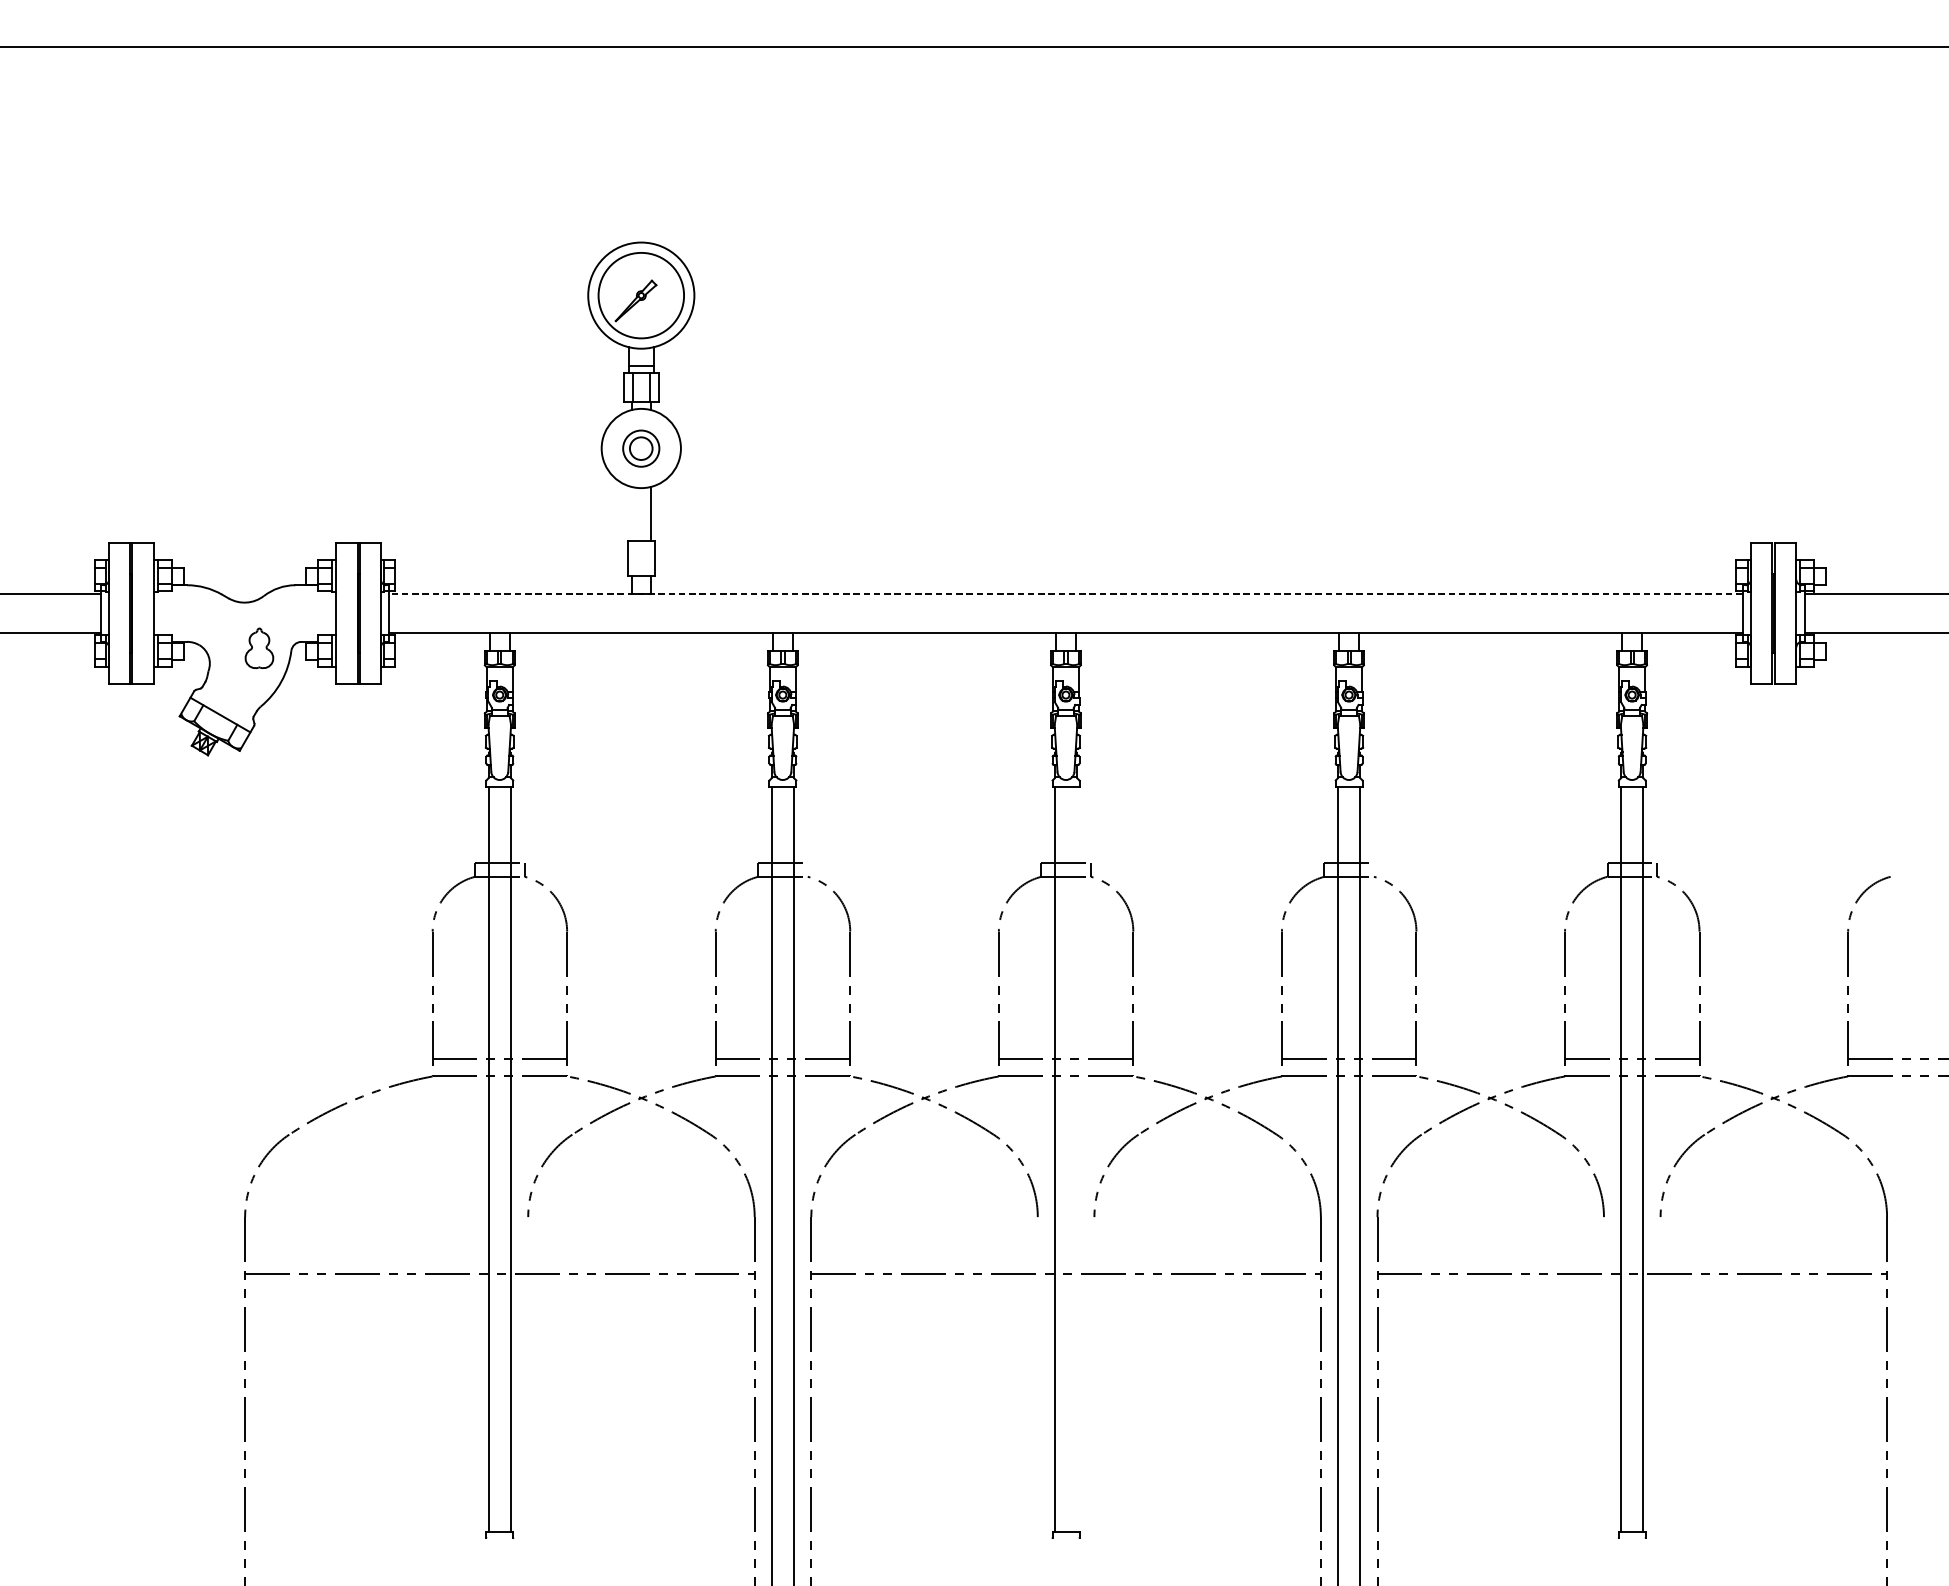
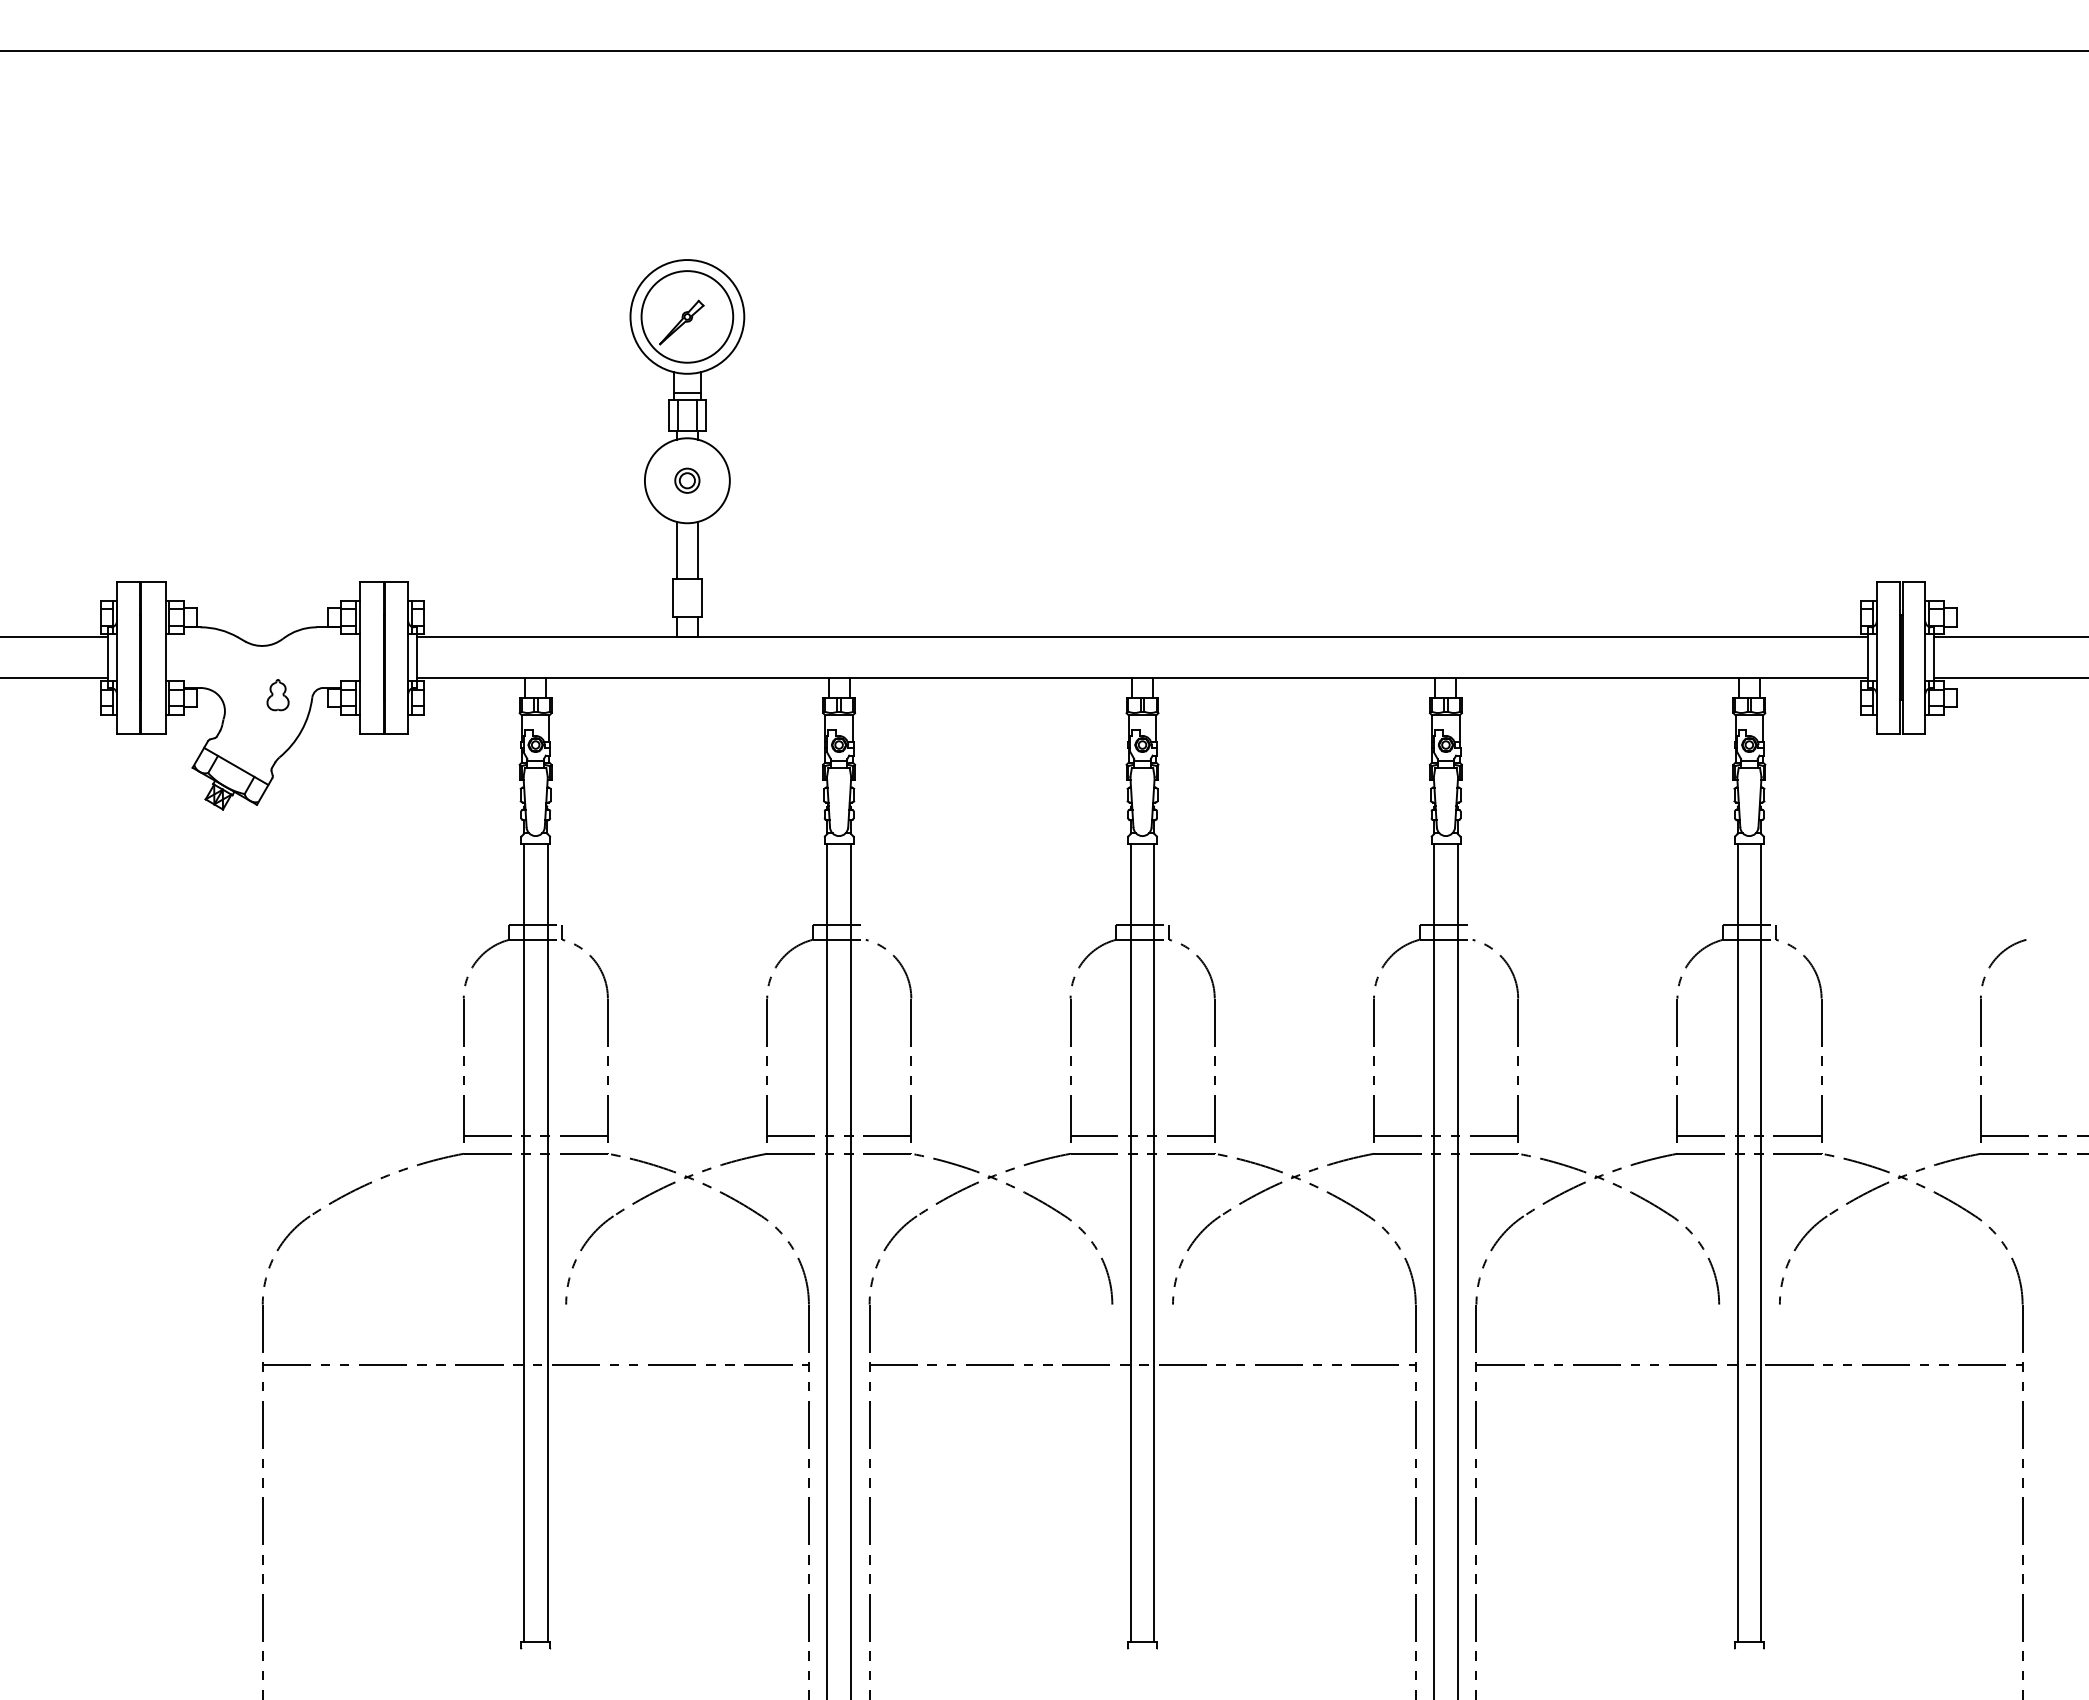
part: (641, 448) -> (687, 480), size x0.62
line: (631, 513) -> (676, 550), added
line: (1065, 594) -> (1142, 637), dashed -> solid
part: (258, 648) -> (277, 695), size x0.71
line: (1077, 1159) -> (1154, 1242), added

